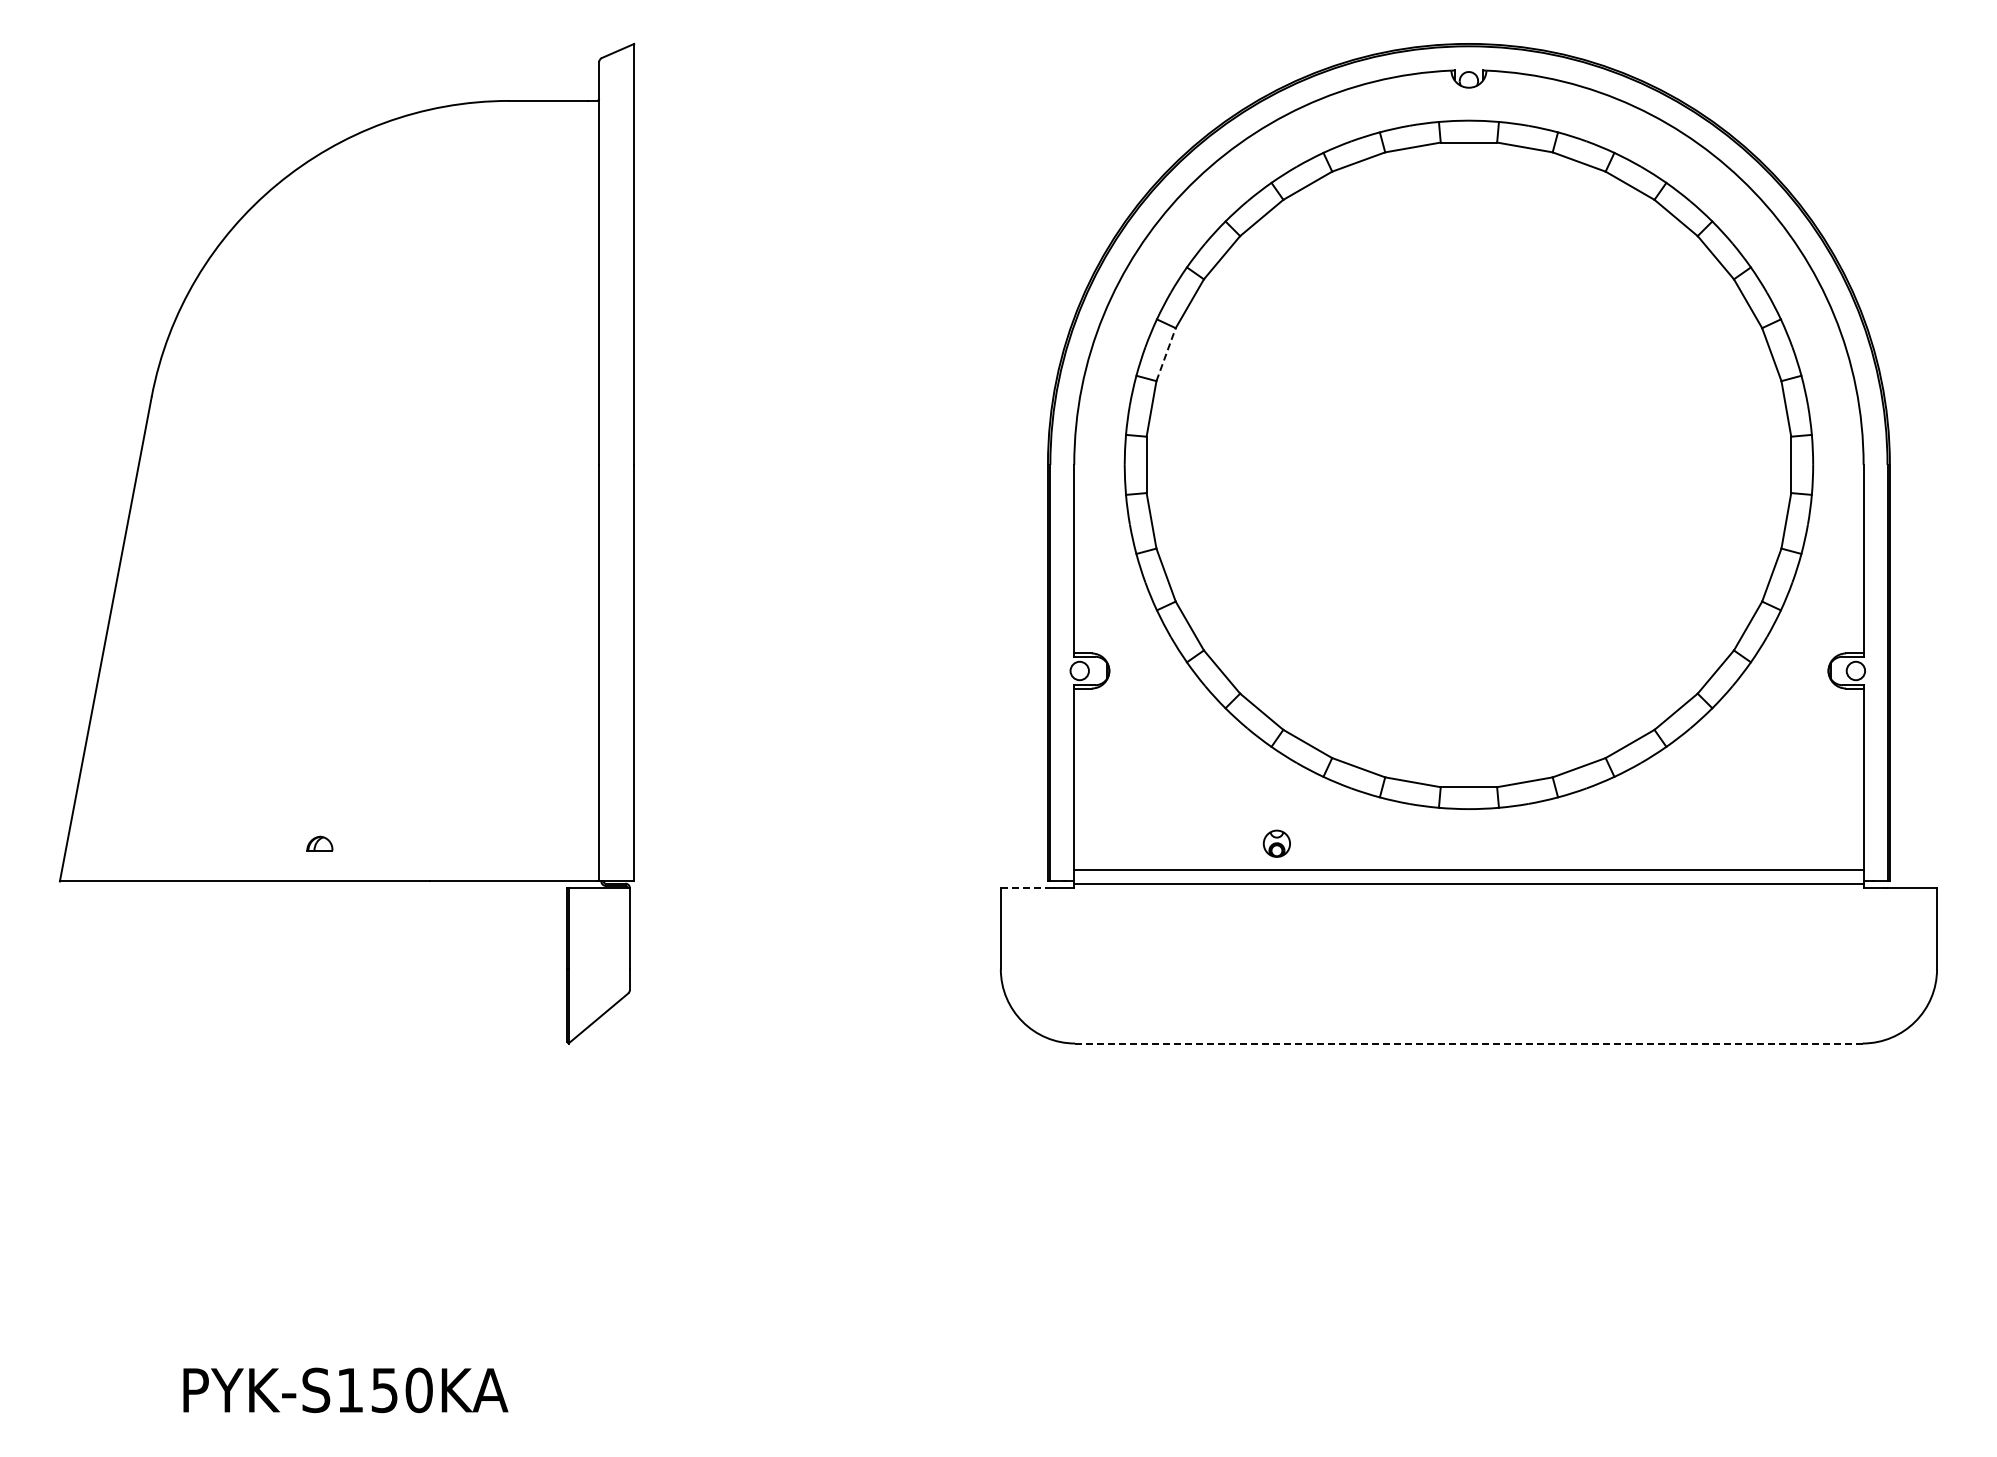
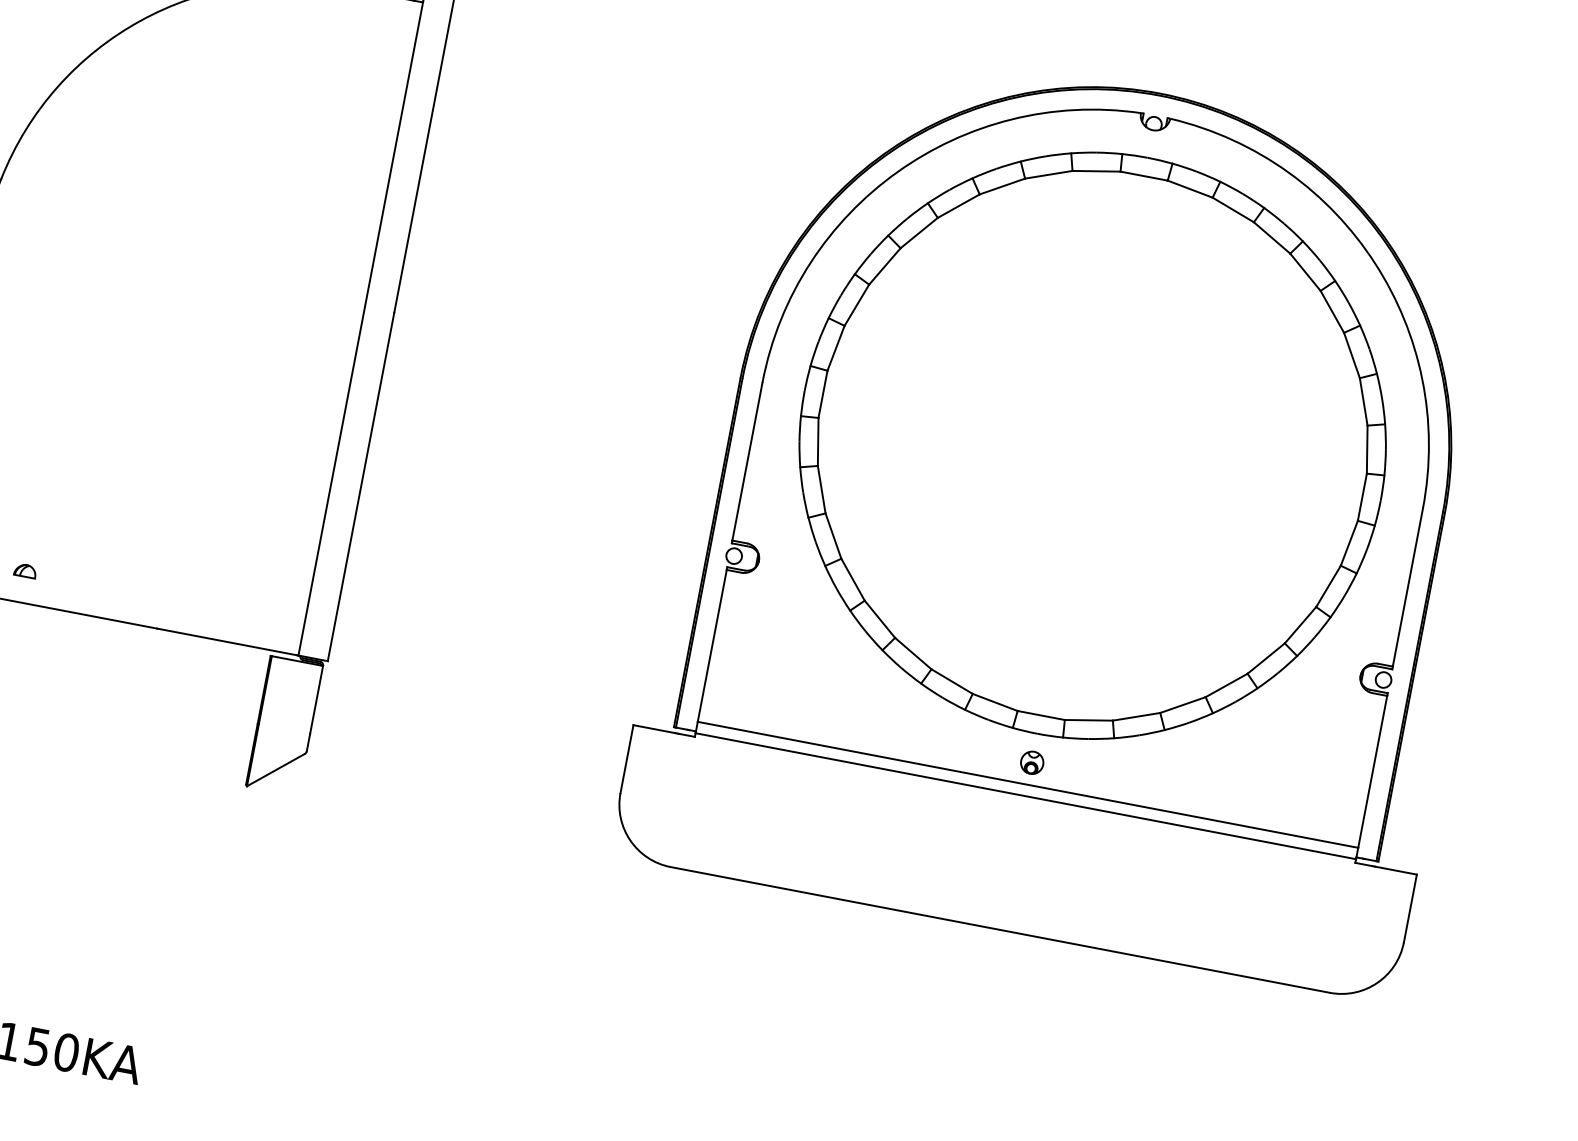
line: (1166, 354) -> (857, 305), dashed -> solid
part: (319, 843) -> (25, 570), moved
part: (1276, 843) -> (1031, 762), moved
line: (1026, 888) -> (654, 729), dashed -> solid
line: (1468, 1043) -> (999, 929), dashed -> solid

